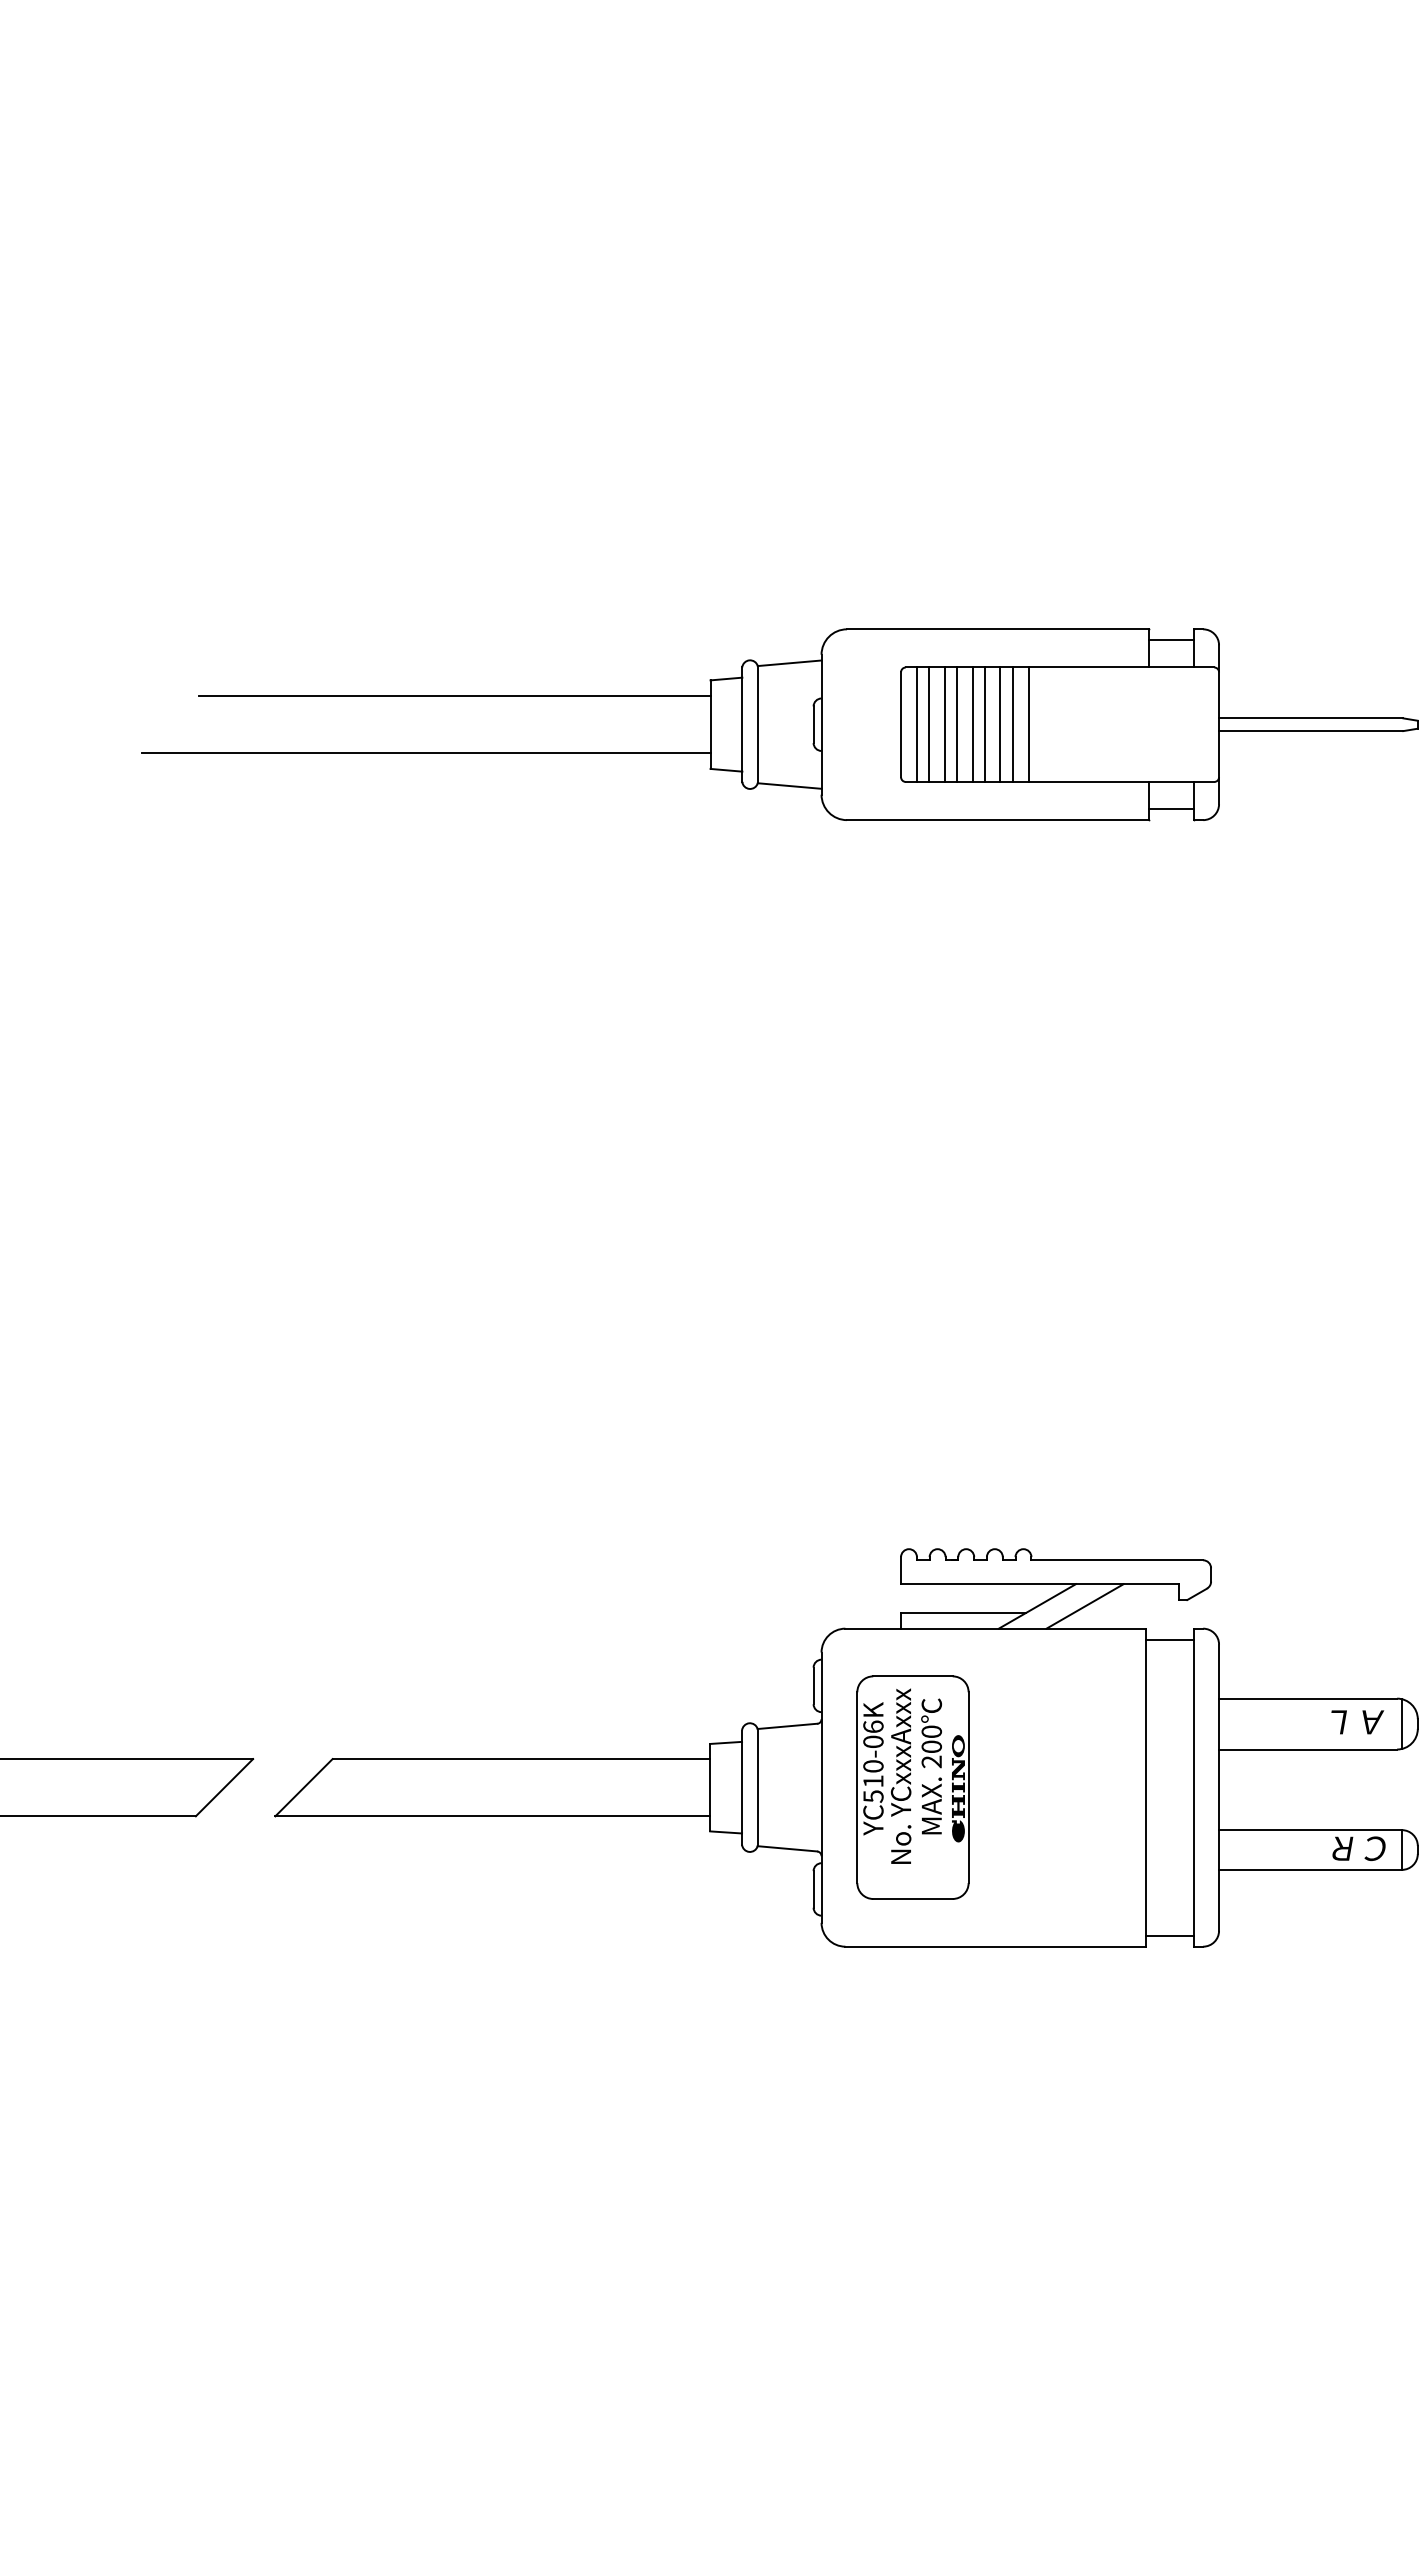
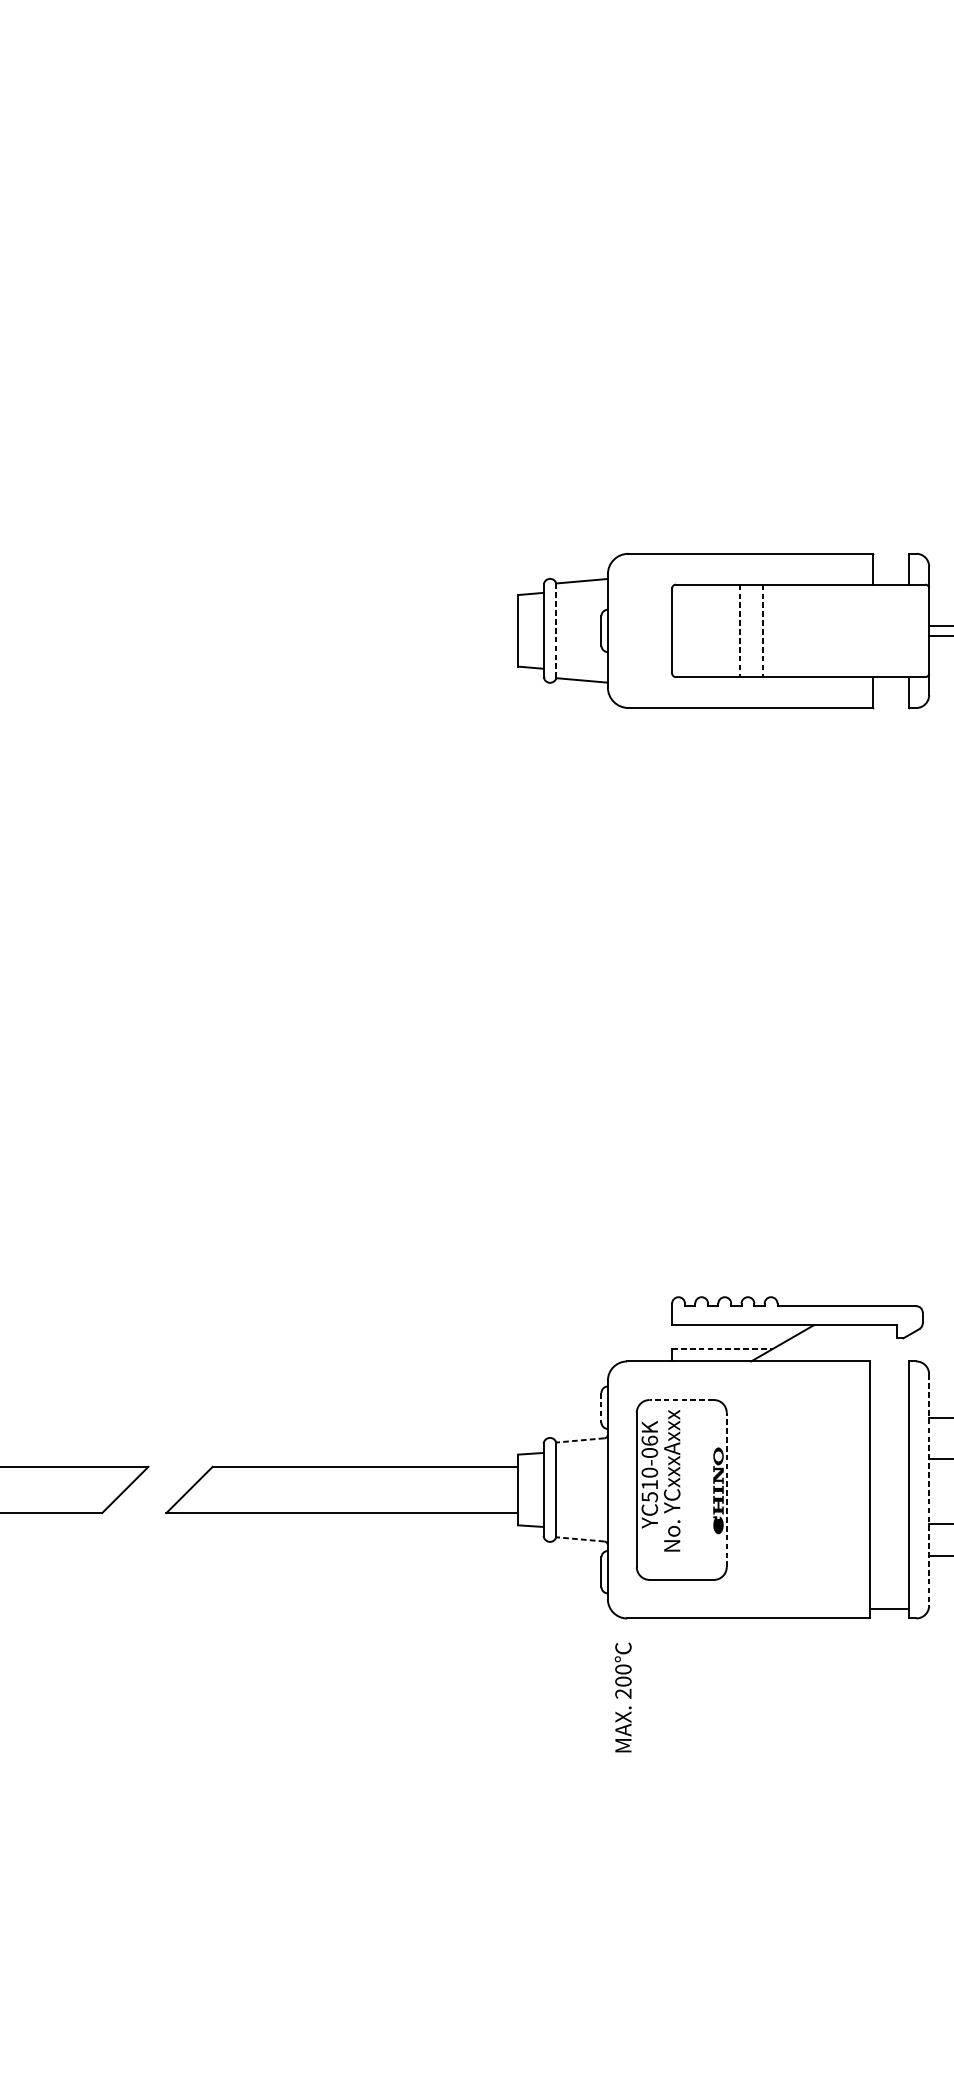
line: (1171, 640) -> (890, 562), removed
line: (454, 696) -> (311, 608), removed
line: (757, 724) -> (556, 630), solid -> dashed
line: (916, 724) -> (684, 630), removed
line: (928, 724) -> (694, 630), removed
line: (944, 724) -> (707, 630), removed
line: (956, 724) -> (716, 630), removed
line: (972, 724) -> (729, 630), removed
line: (1000, 724) -> (752, 630), removed
line: (1028, 724) -> (775, 630), removed
line: (984, 725) -> (739, 631), solid -> dashed
line: (1013, 725) -> (763, 631), solid -> dashed
line: (426, 753) -> (288, 654), removed
line: (1171, 809) -> (890, 699), removed
line: (1084, 1606) -> (820, 1343), removed
line: (963, 1612) -> (722, 1348), solid -> dashed
line: (1169, 1639) -> (889, 1370), removed
line: (912, 1676) -> (681, 1400), solid -> dashed
line: (813, 1686) -> (601, 1408), solid -> dashed
line: (787, 1726) -> (580, 1440), solid -> dashed
text: (931, 1766) -> (623, 1697), moved
line: (968, 1787) -> (726, 1489), solid -> dashed
line: (1219, 1788) -> (929, 1490), solid -> dashed
line: (787, 1848) -> (580, 1539), solid -> dashed

